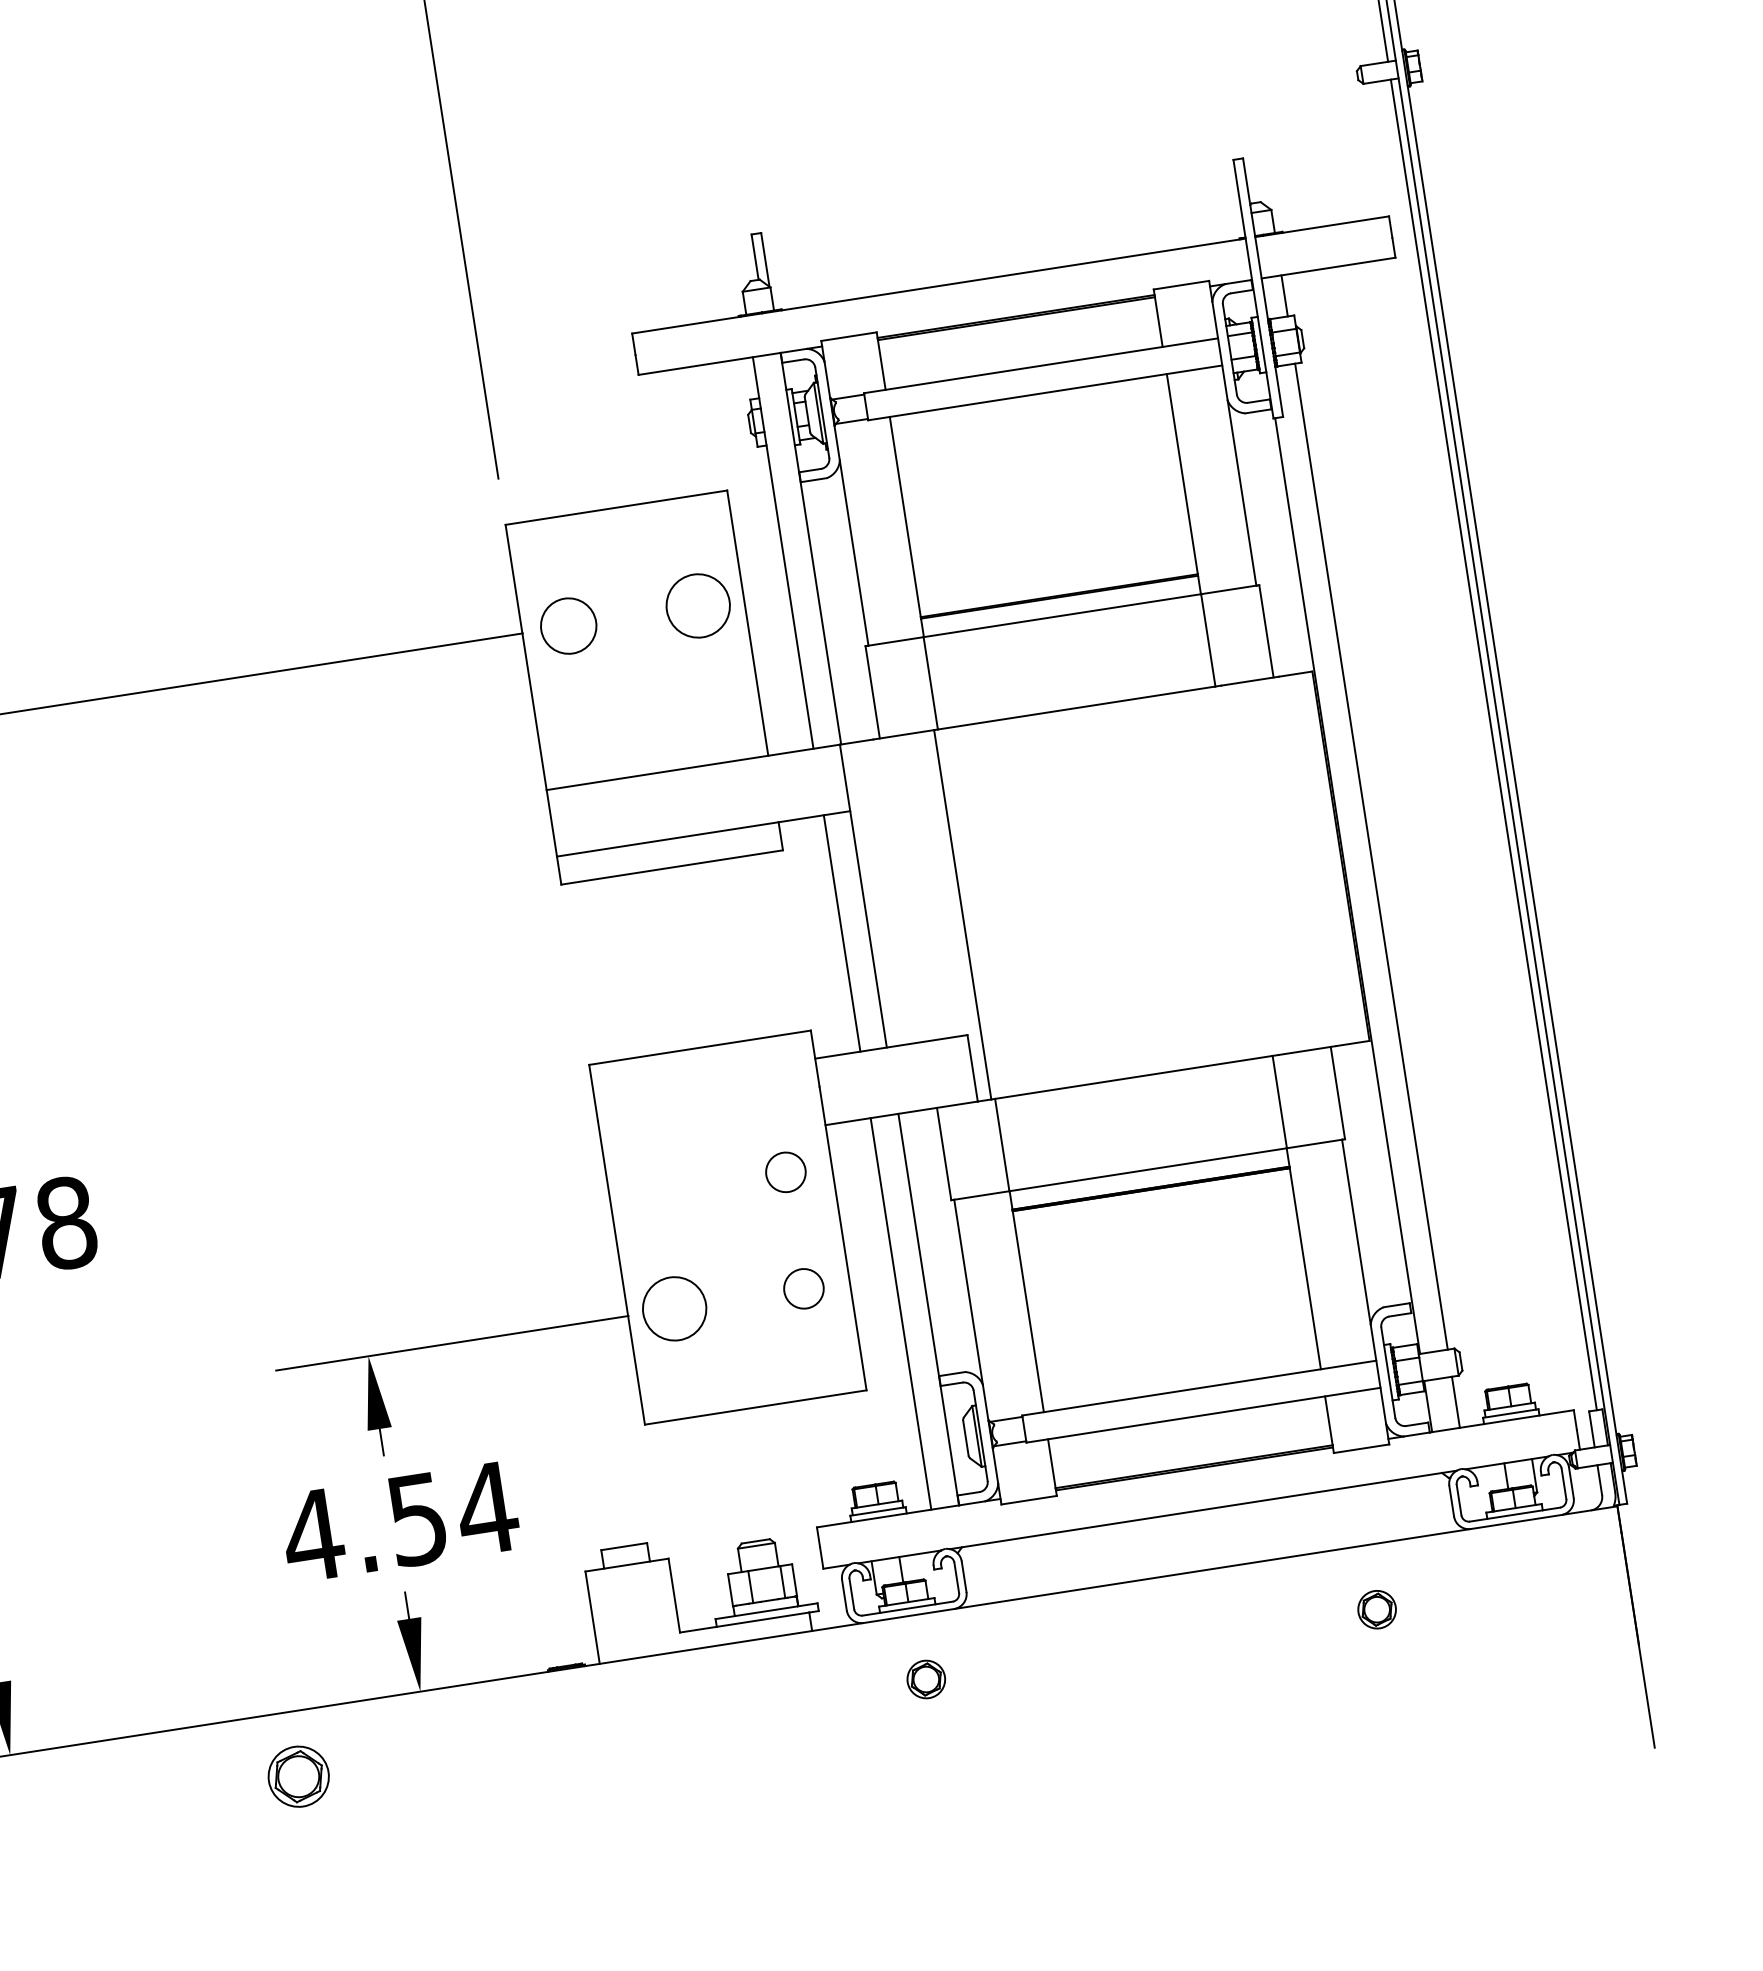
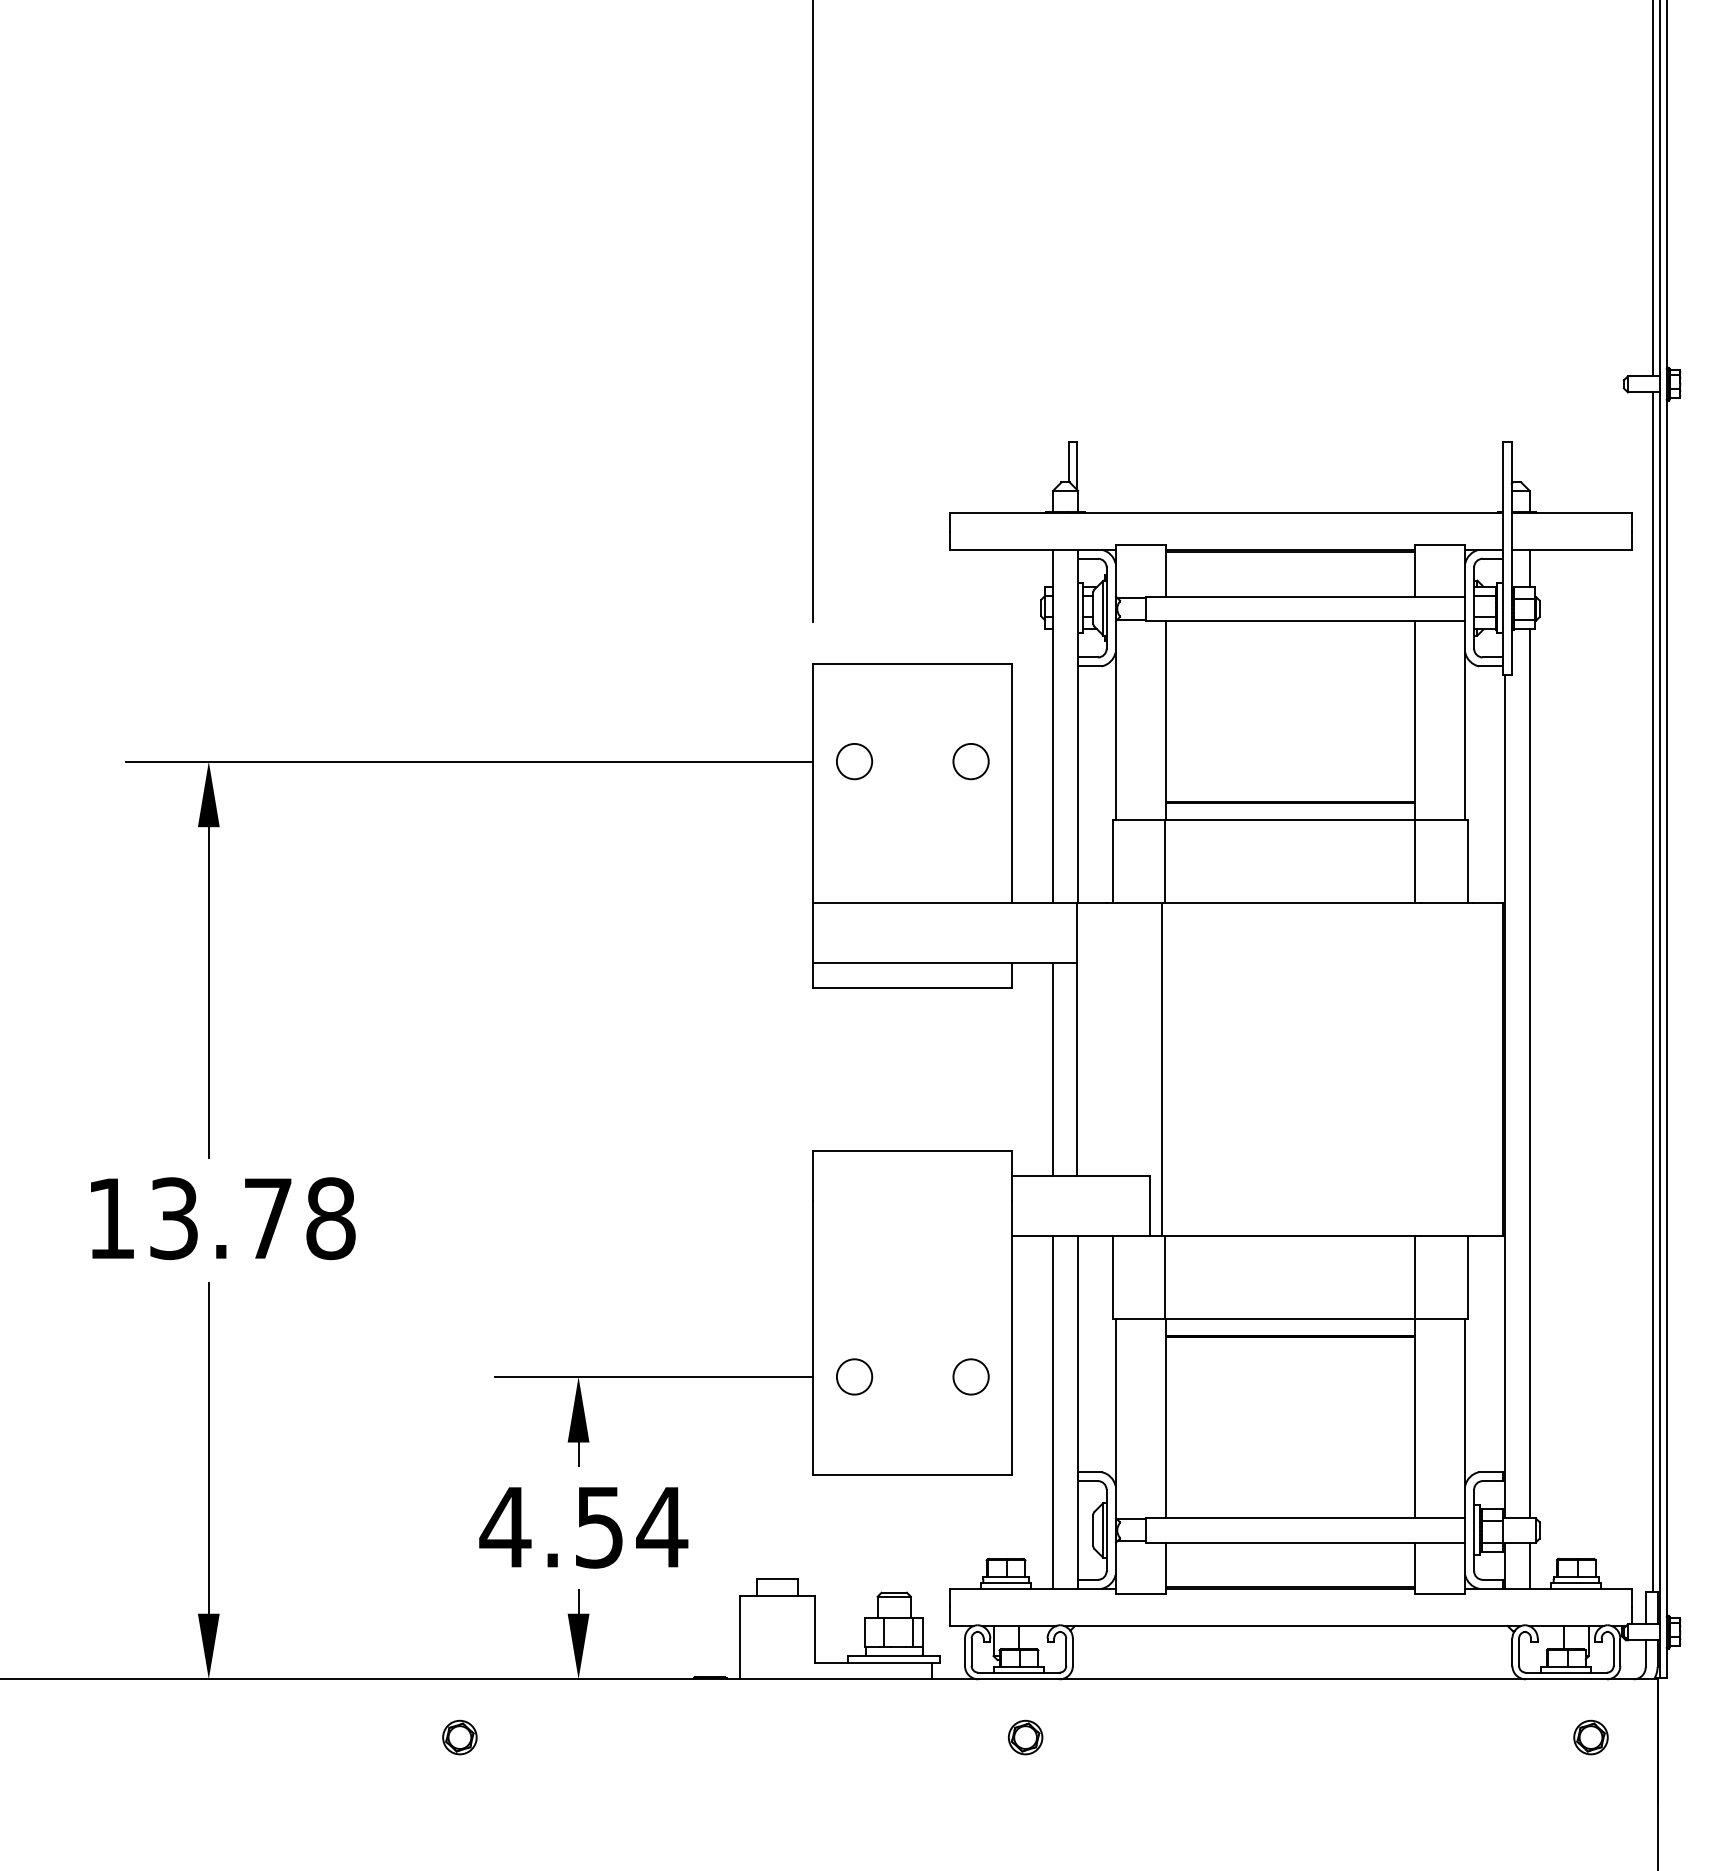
circle: (697, 606) -> (970, 761), size x0.62
circle: (568, 626) -> (854, 761), size x0.71
circle: (785, 1171) -> (970, 1271), removed
circle: (674, 1308) -> (854, 1376), size x0.62
part: (1376, 1609) -> (1590, 1737), moved
part: (298, 1776) -> (459, 1737), size x0.62

